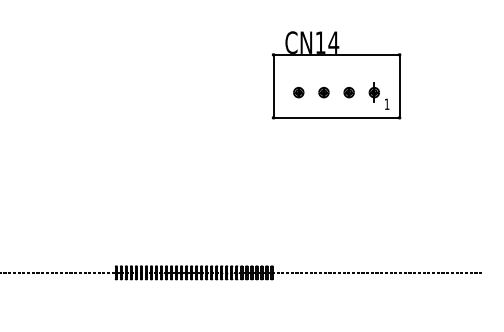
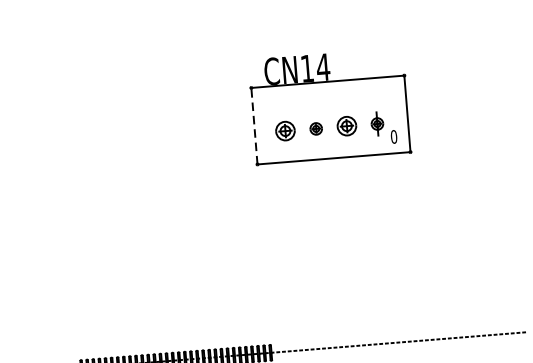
line: (273, 86) -> (254, 126), solid -> dashed
part: (298, 92) -> (285, 131), size x1.6
part: (348, 92) -> (346, 126), size x1.6
text: (386, 103) -> (393, 136), 1 -> 0

